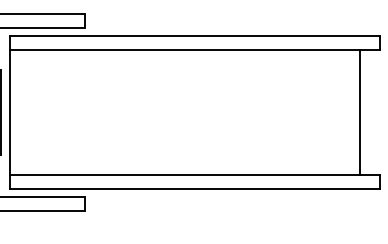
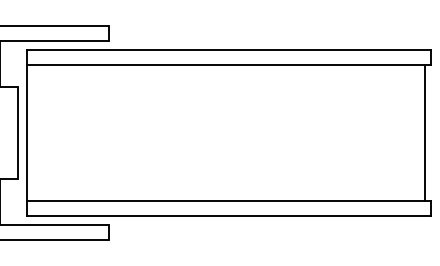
line: (359, 112) -> (424, 132), moved

